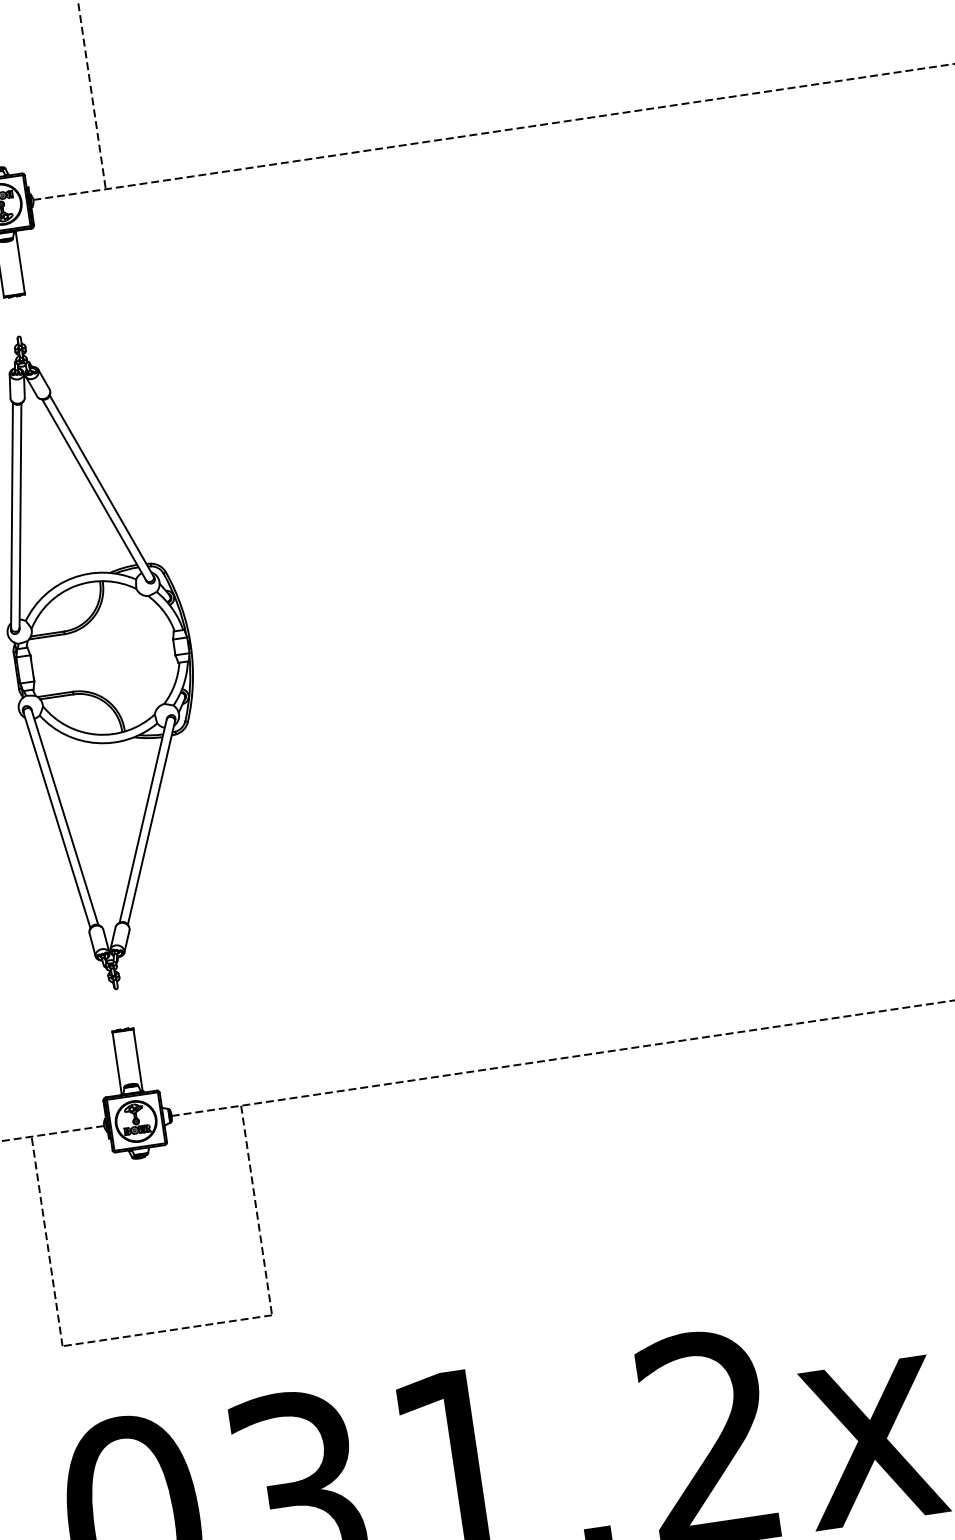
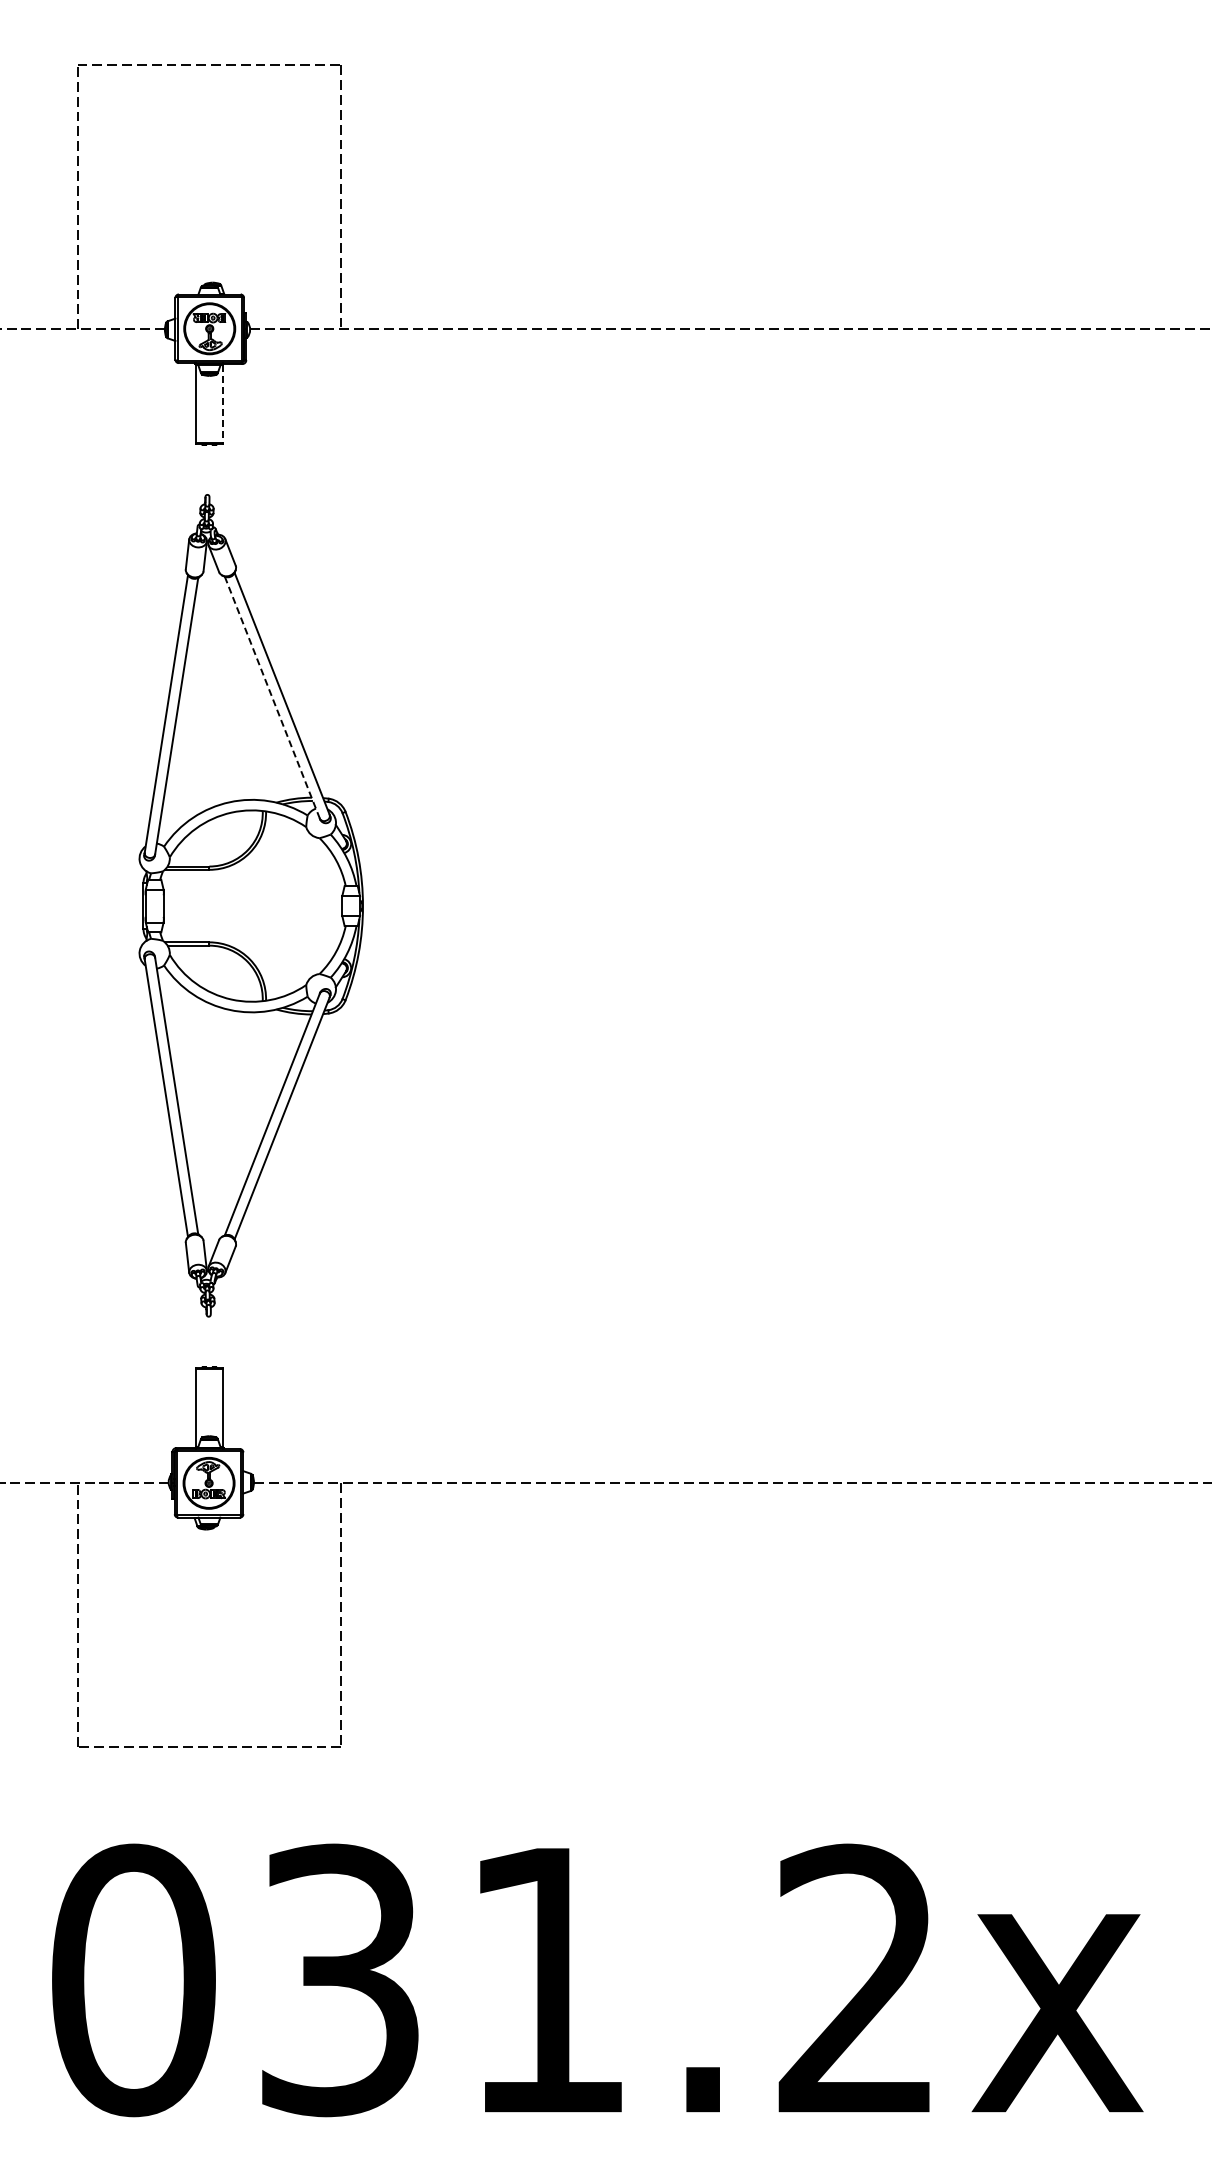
line: (20, 262) -> (222, 403), solid -> dashed
line: (94, 489) -> (272, 697), solid -> dashed

